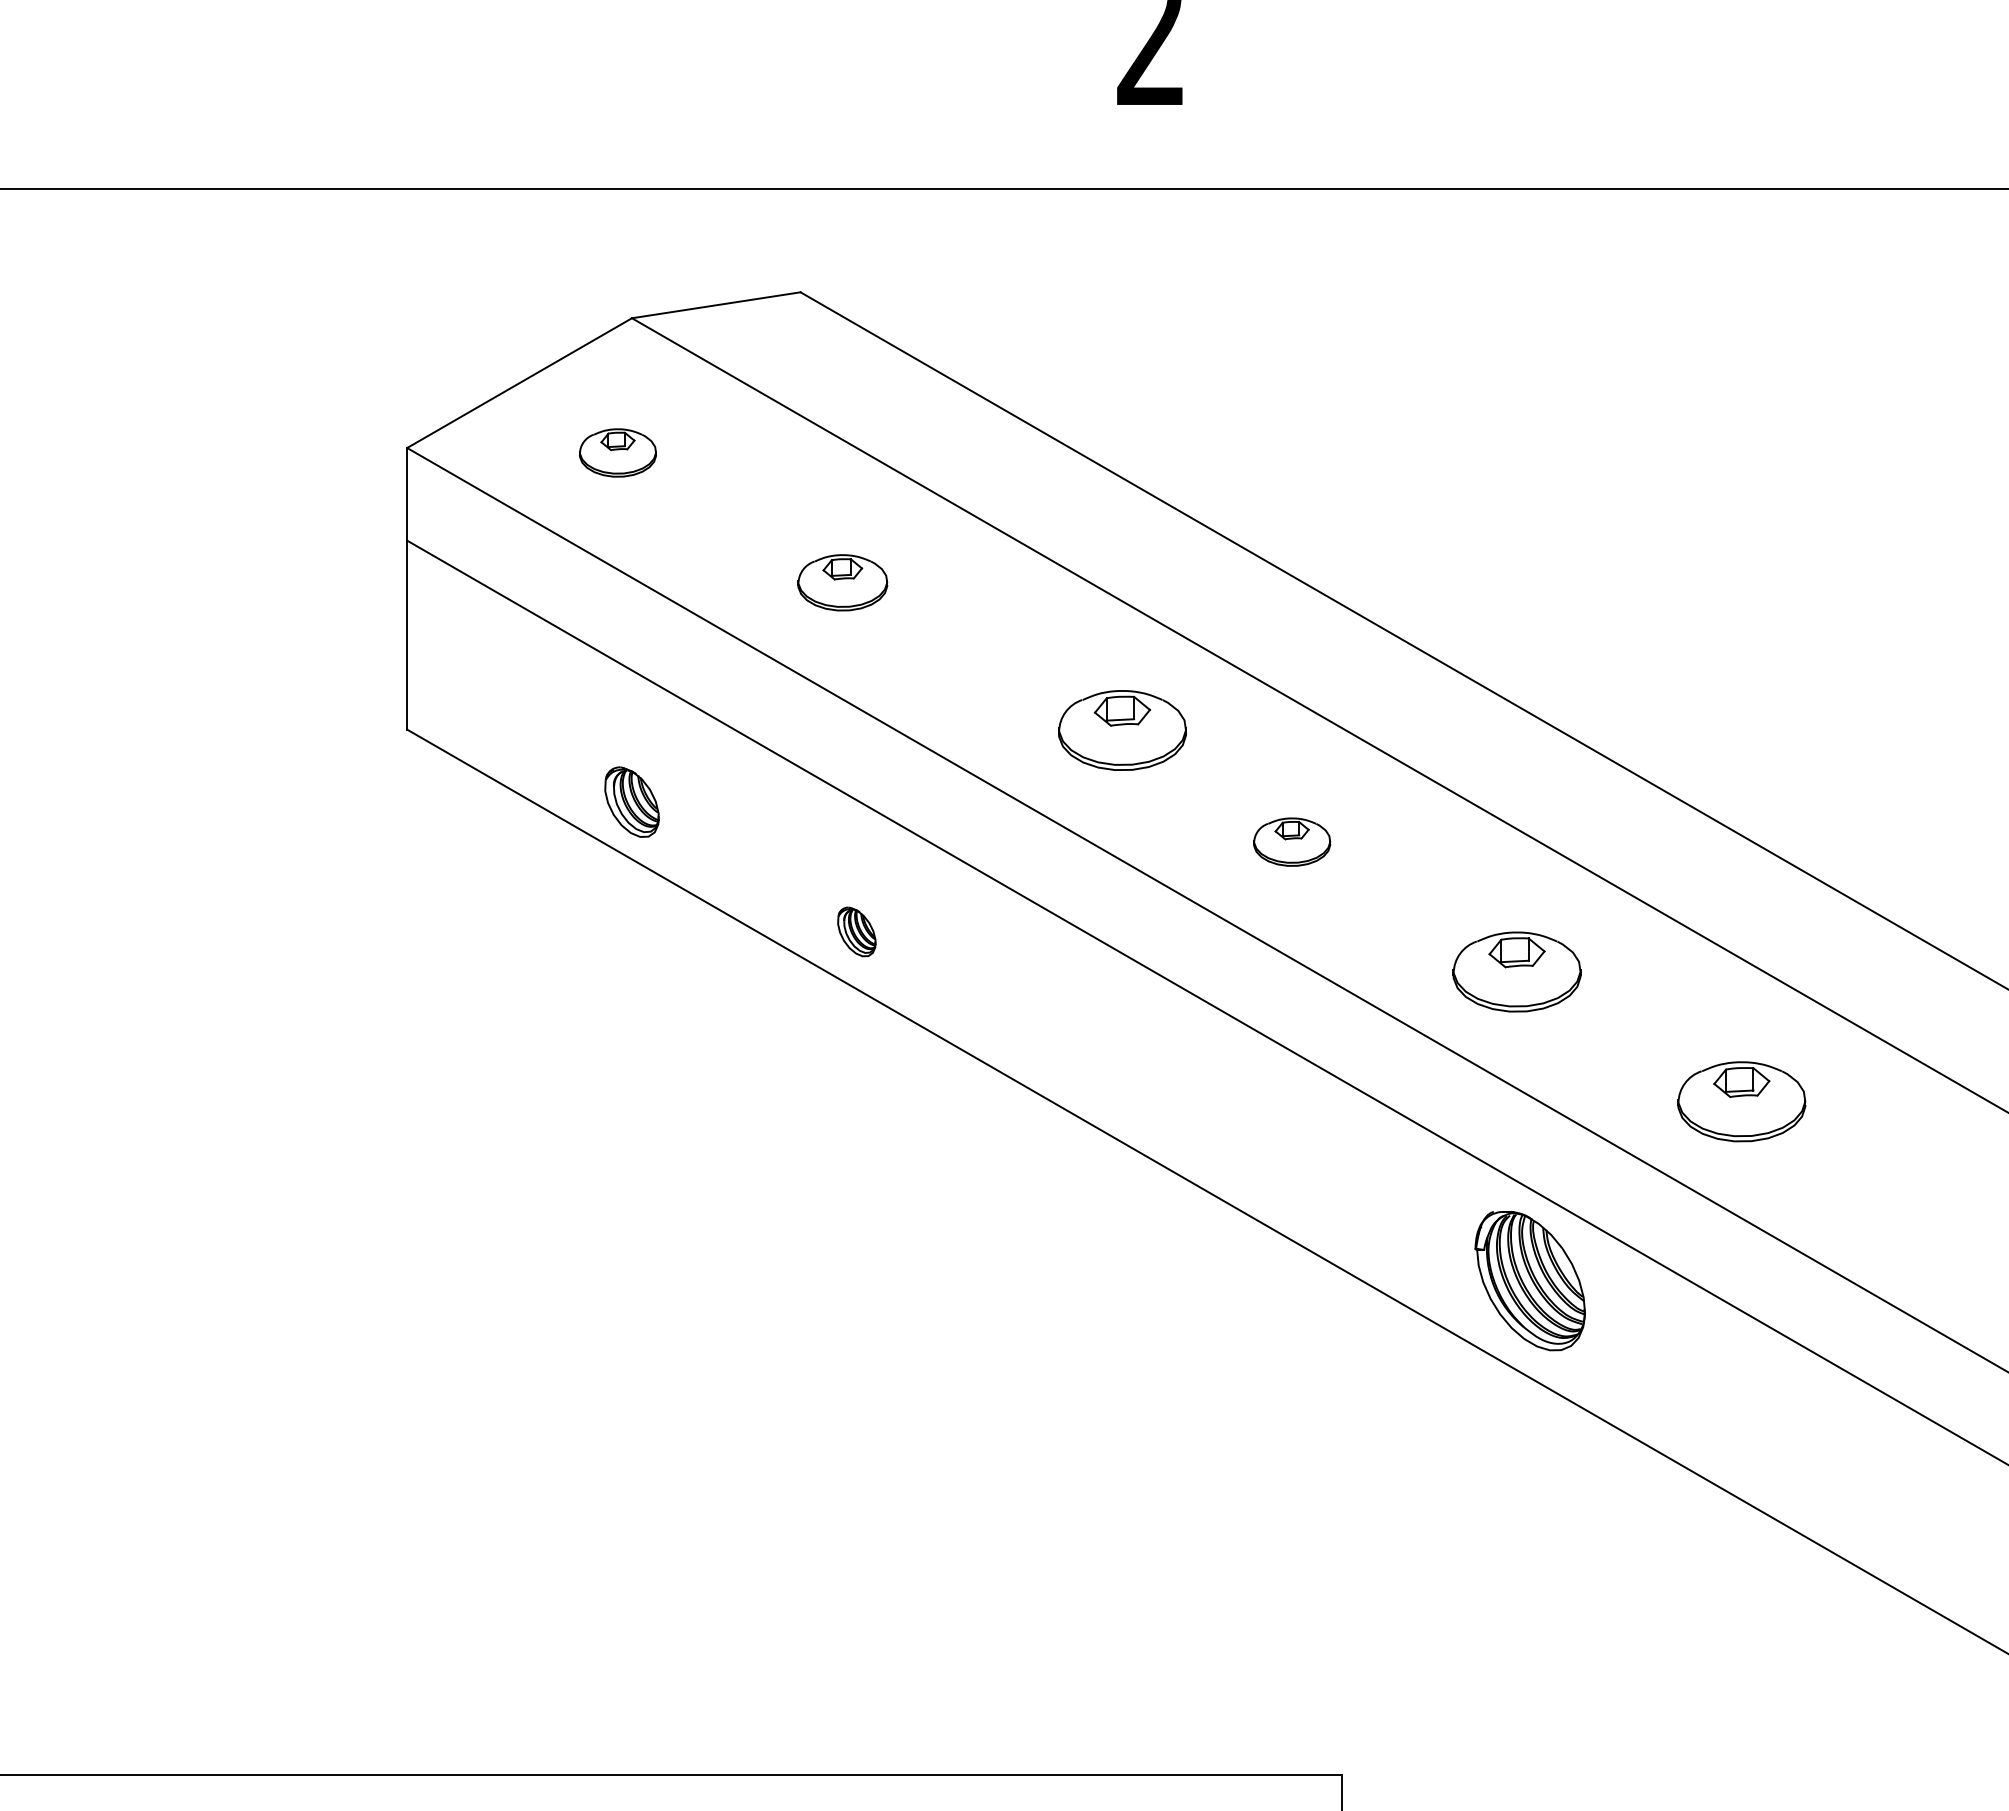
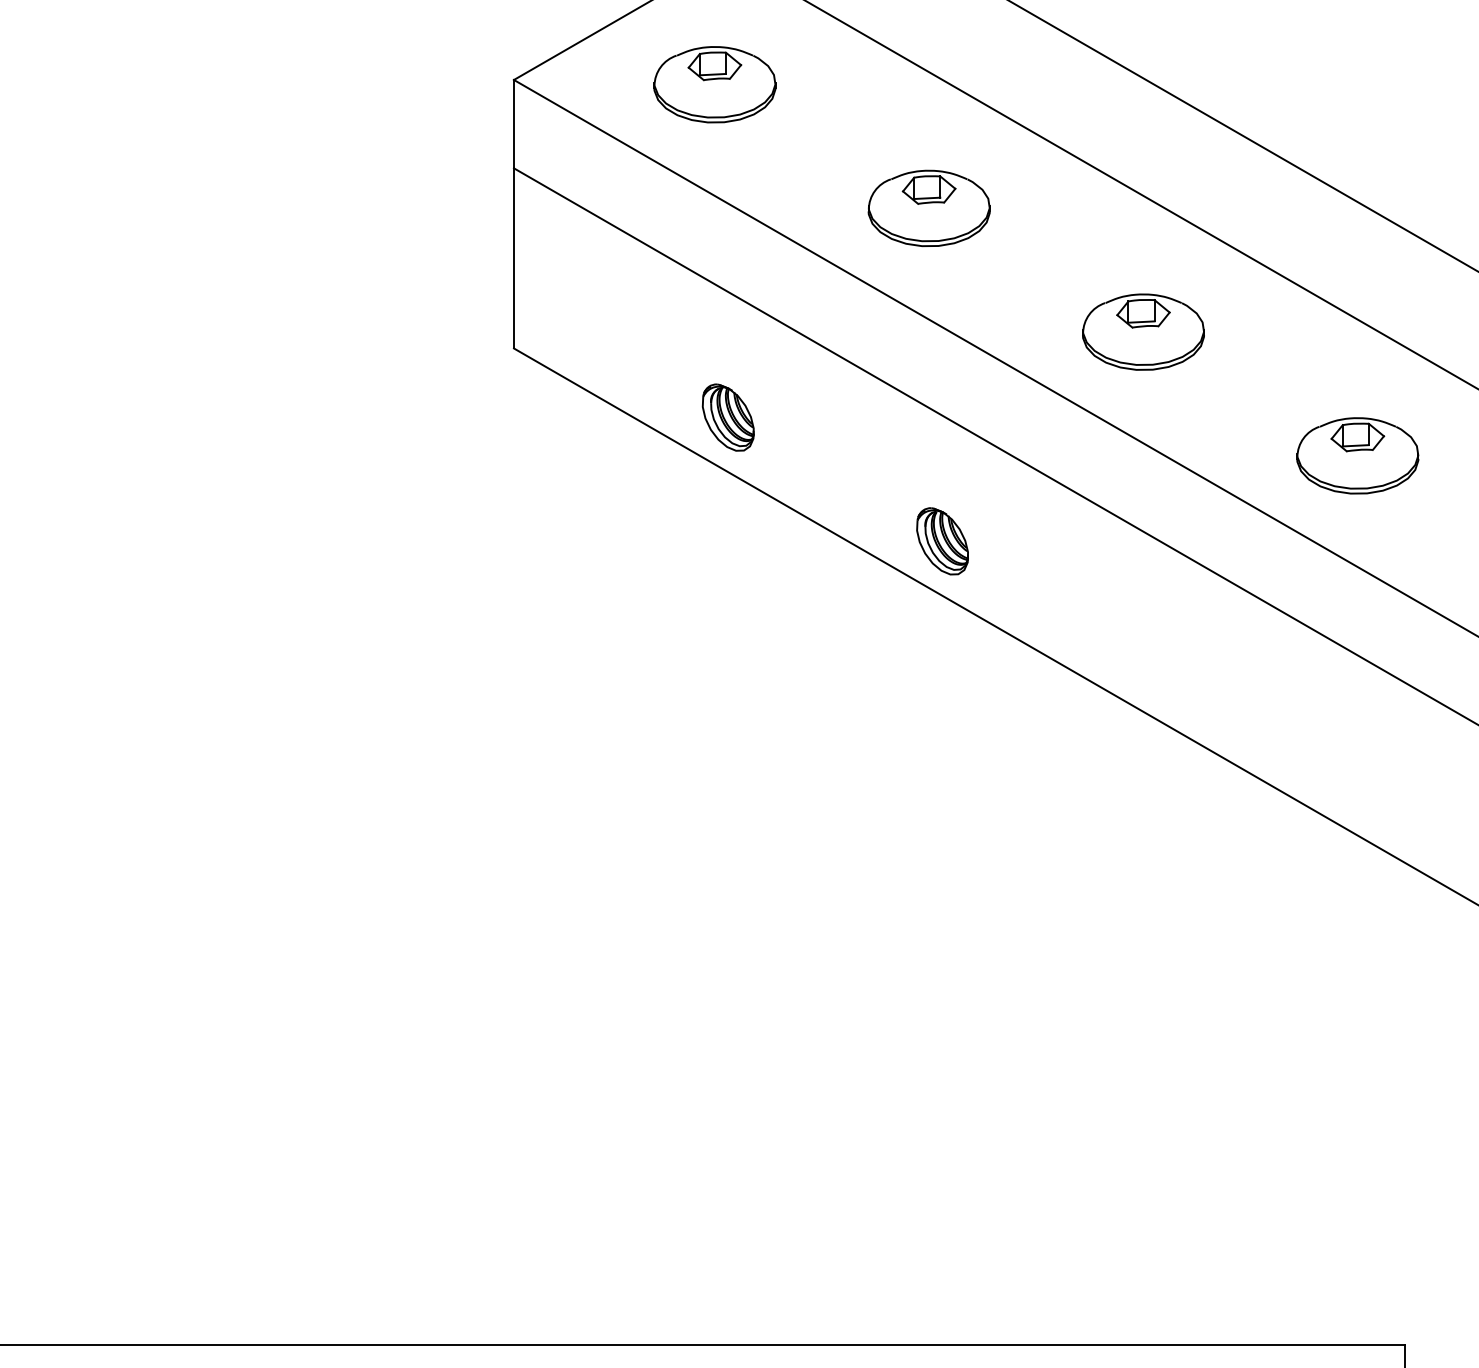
part: (617, 452) -> (714, 84), size x1.67
part: (842, 582) -> (928, 208), size x1.43
part: (1122, 730) -> (1143, 332), moved
part: (1291, 841) -> (1357, 455), size x1.67
part: (856, 931) -> (942, 540), size x1.43

